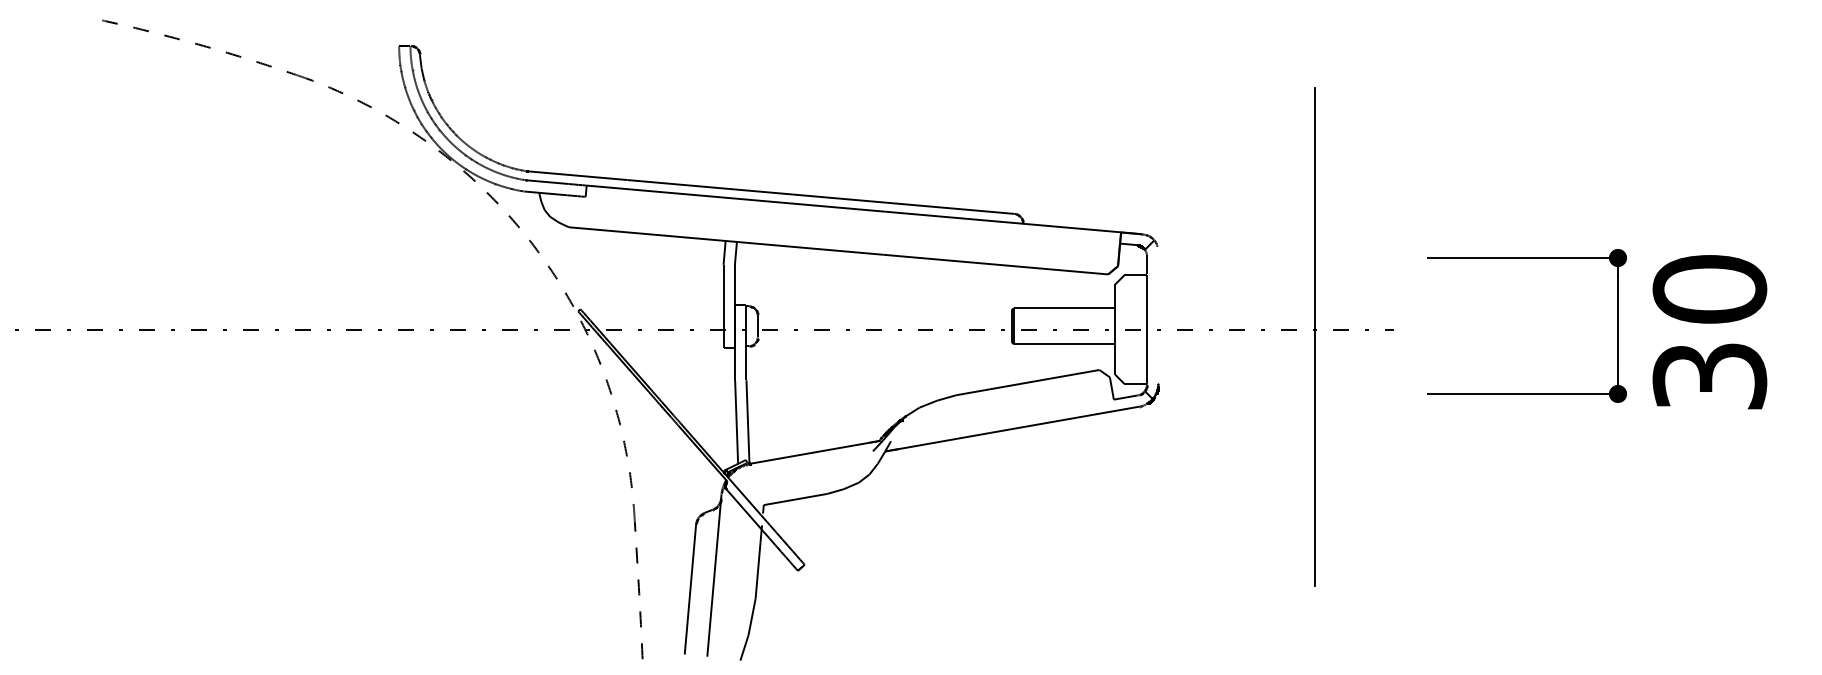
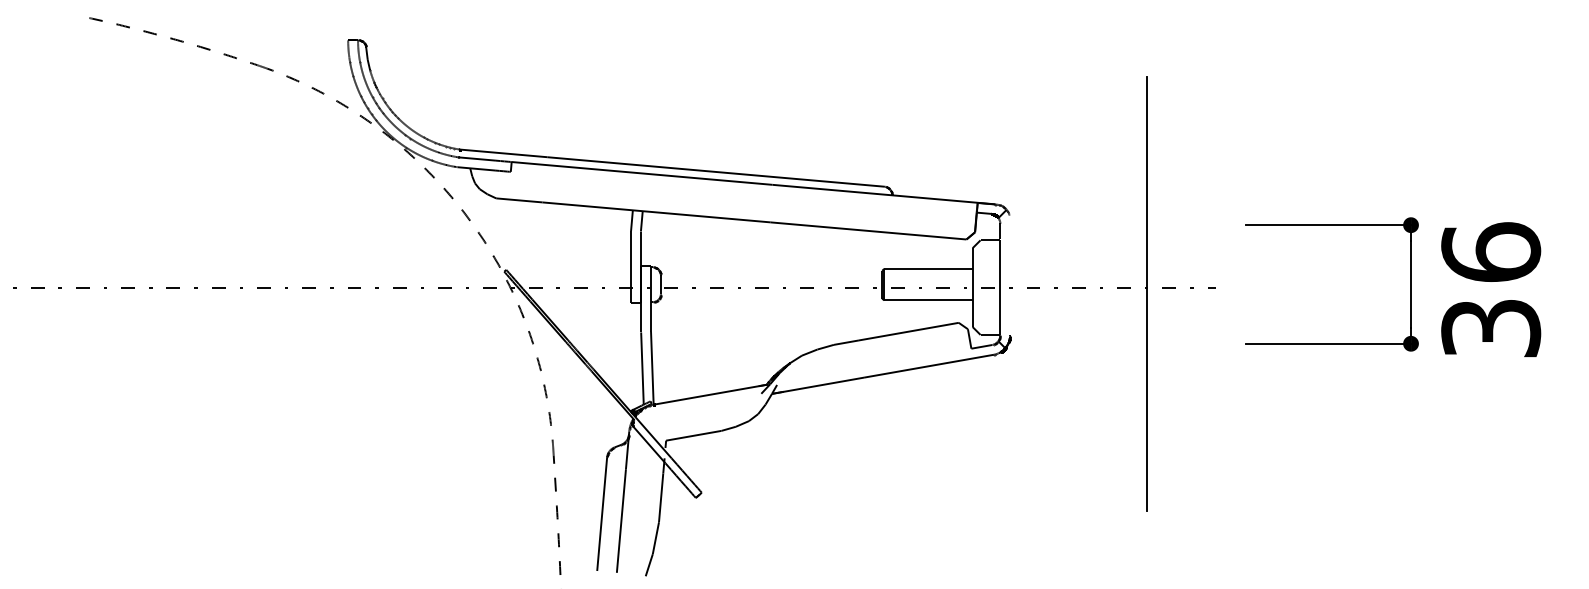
text: (1709, 288) -> (1490, 251), 30 -> 36

